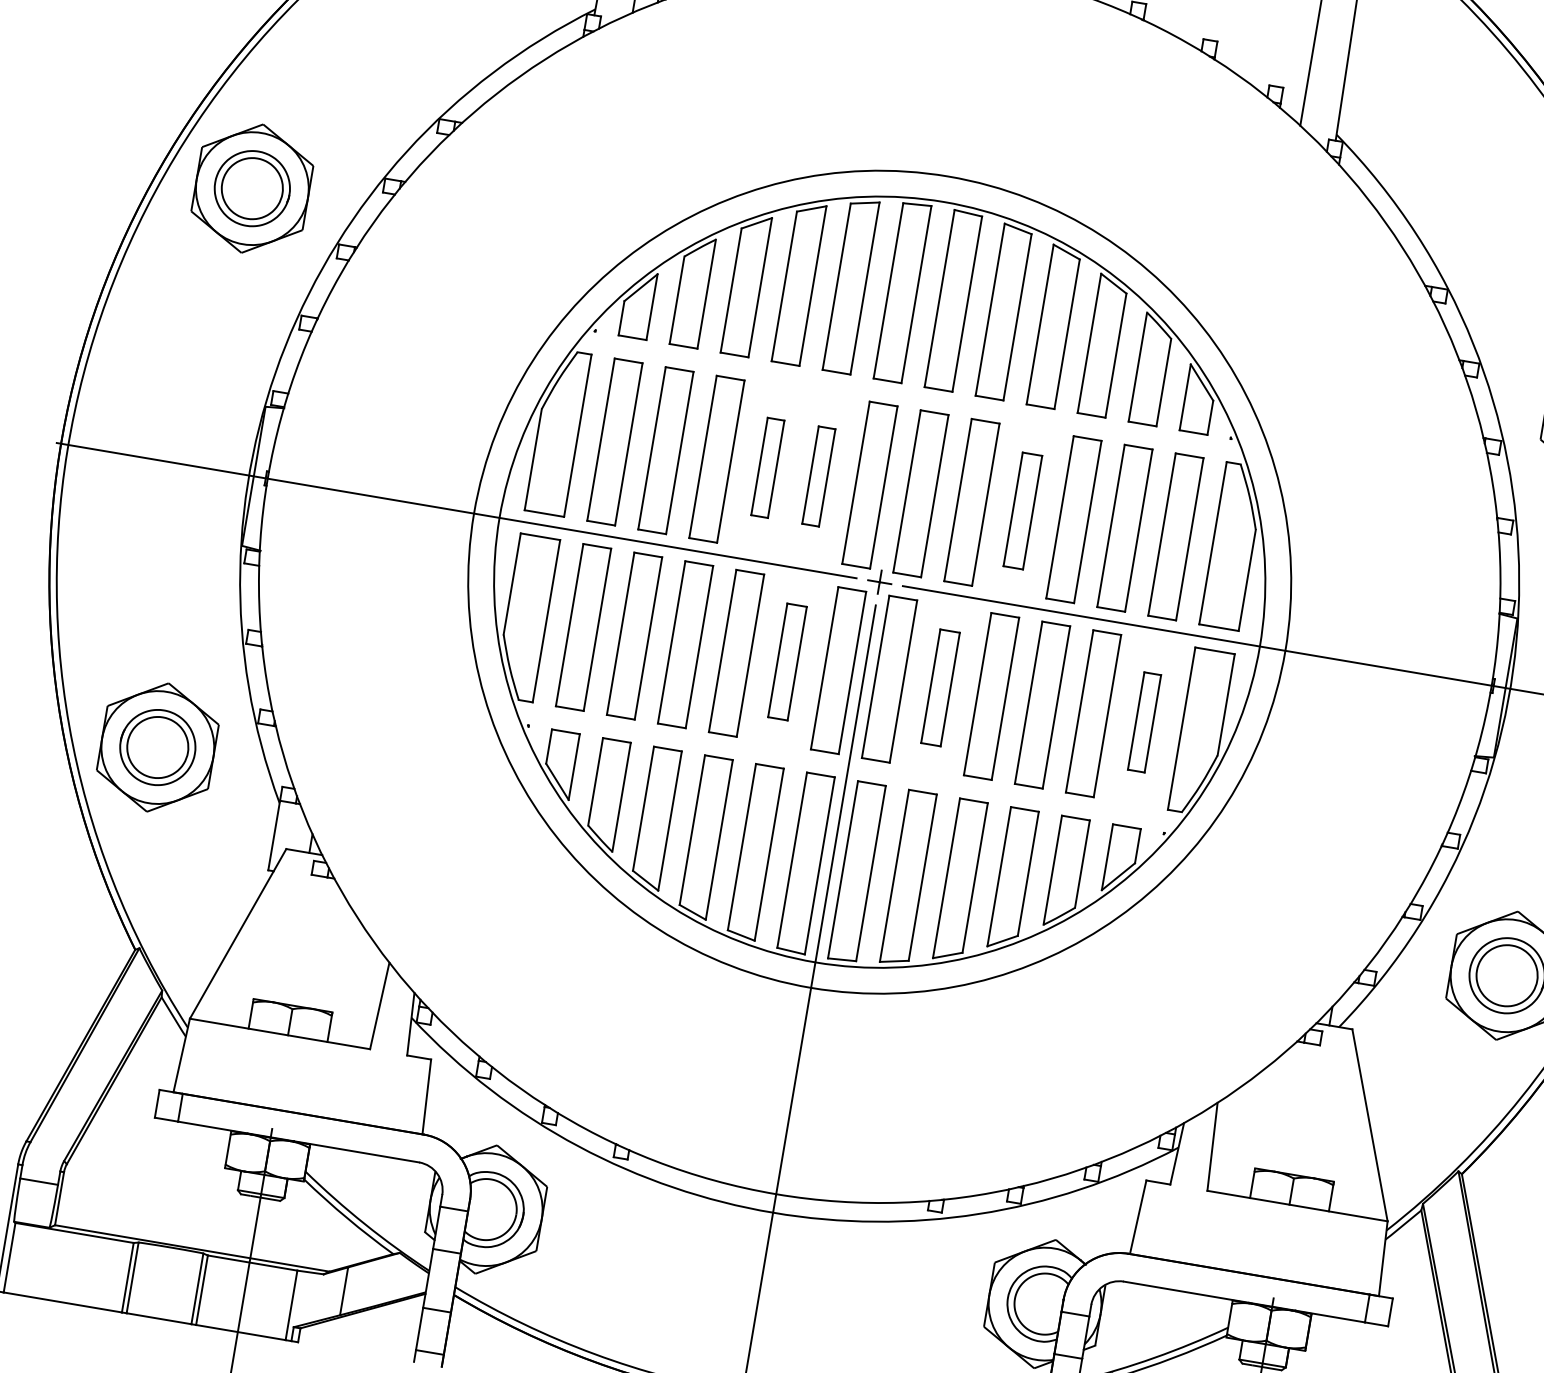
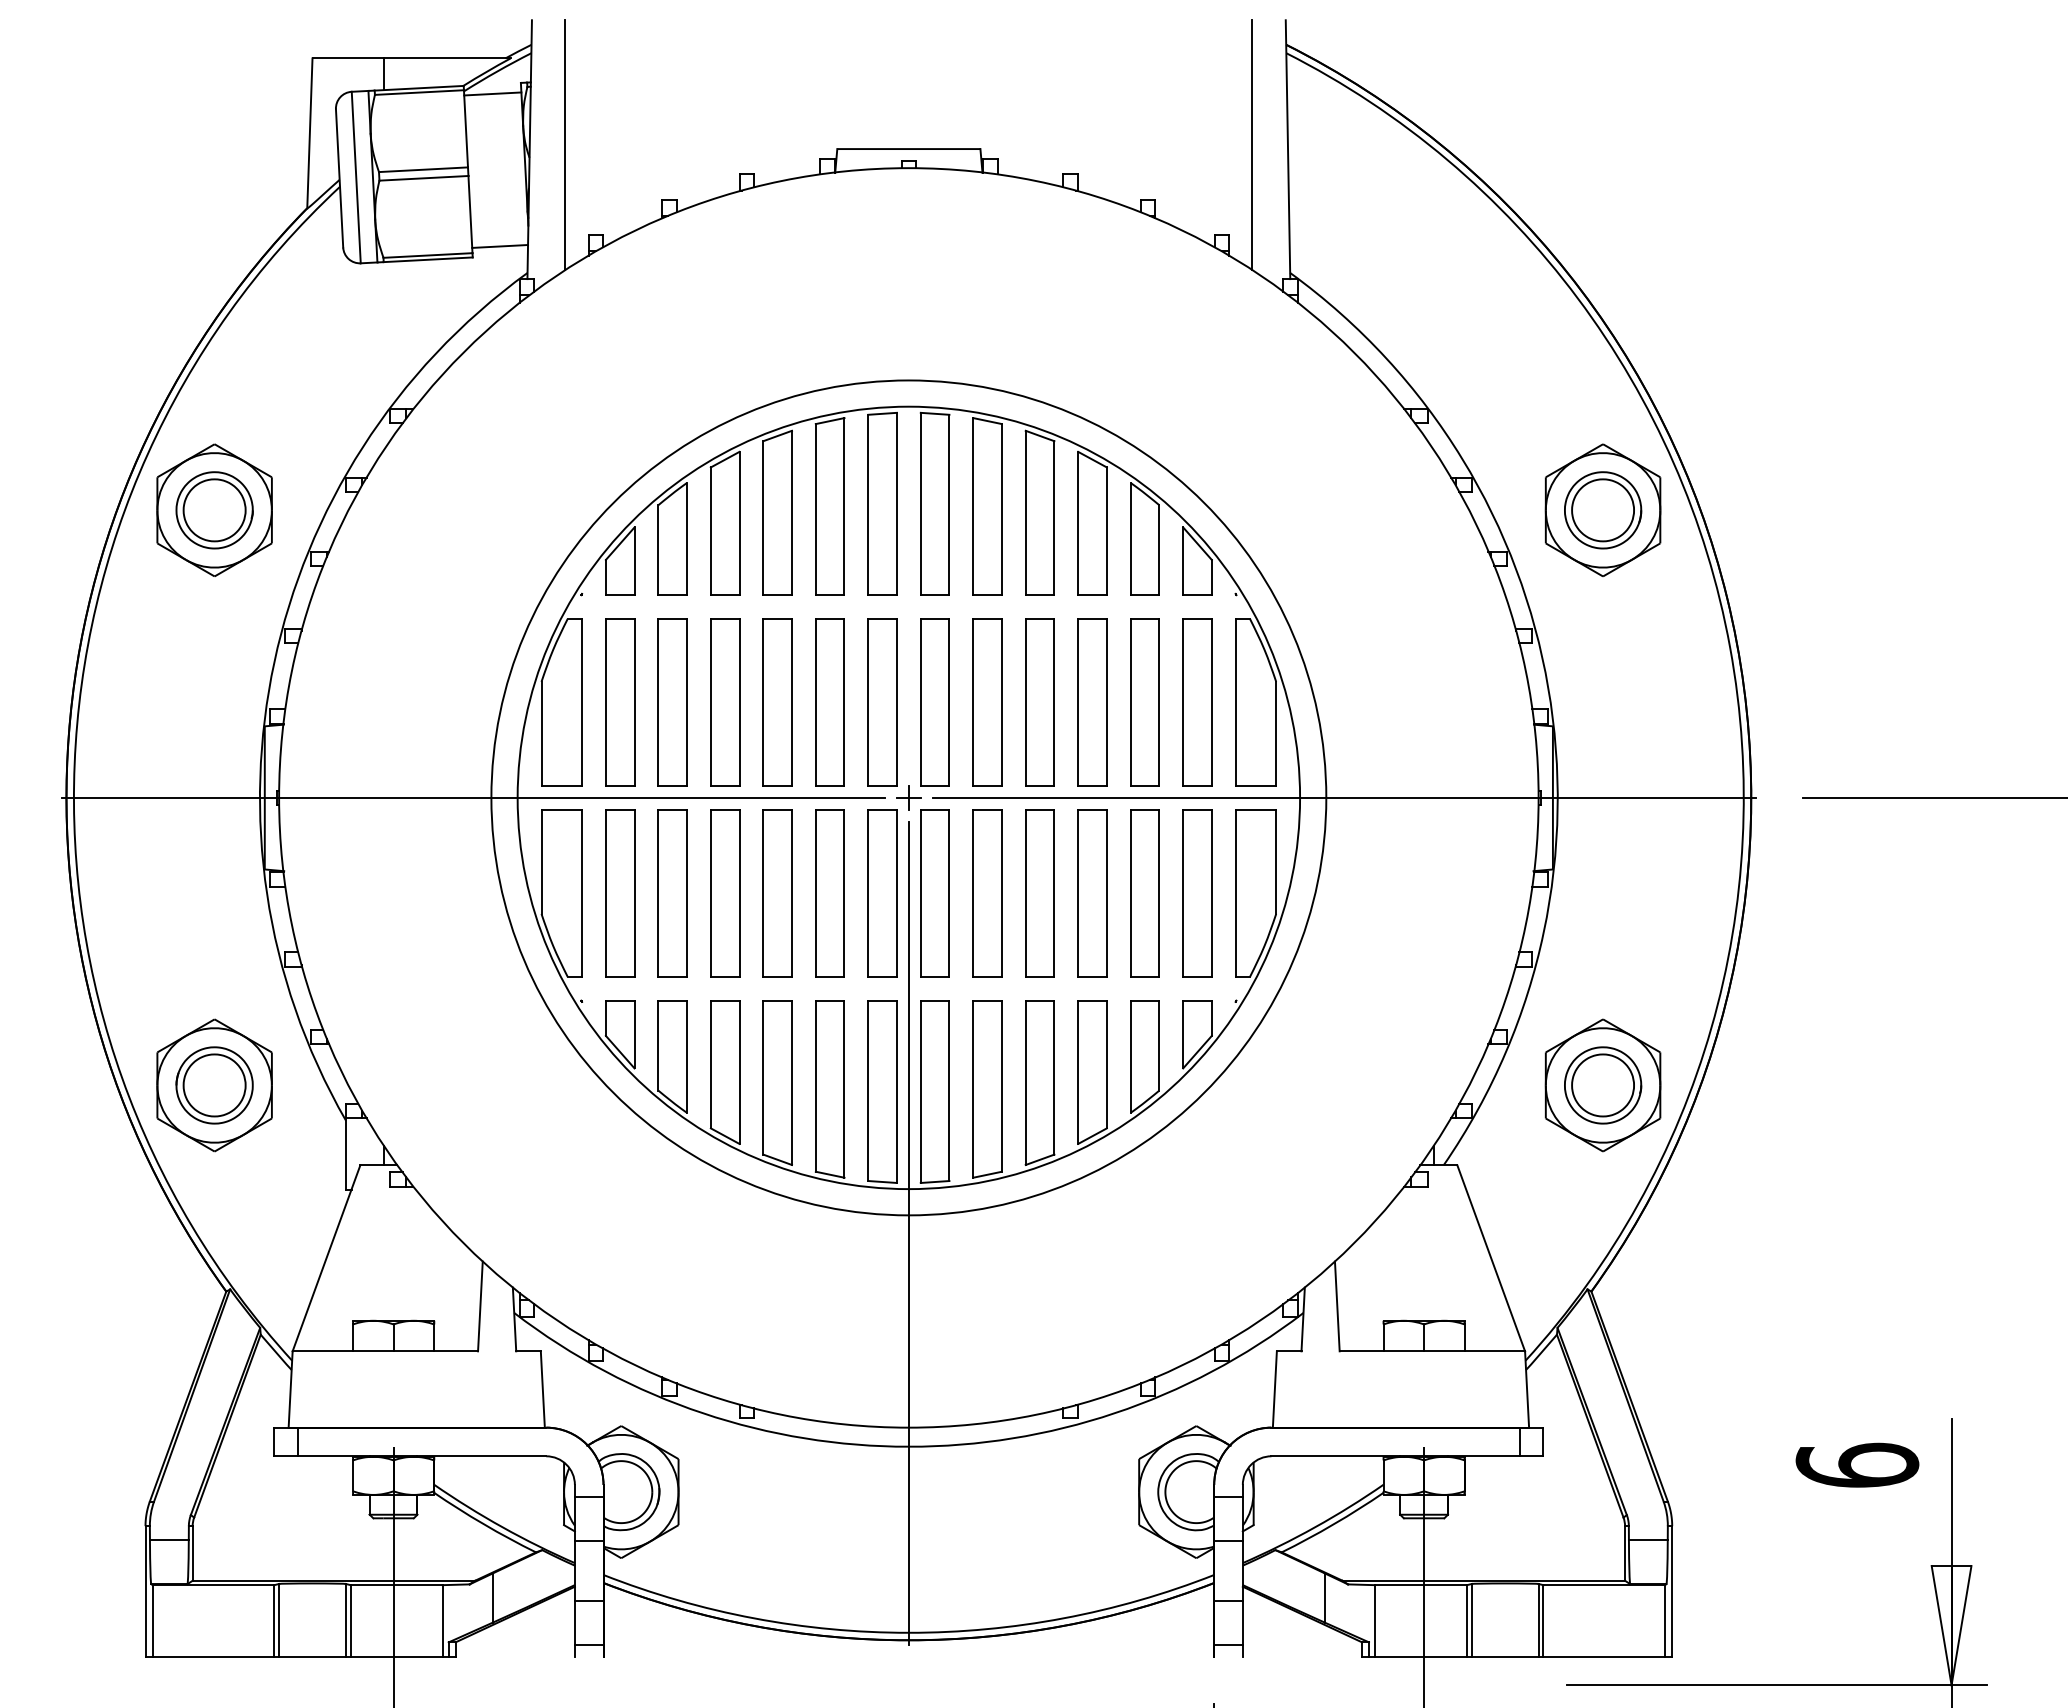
part: (767, 467) -> (777, 702), size x1.67
part: (818, 476) -> (829, 702), size x1.67
part: (1022, 510) -> (1039, 702), size x1.43
part: (786, 662) -> (829, 893), size x1.43
part: (940, 688) -> (987, 893), size x1.43
part: (1144, 722) -> (1197, 893), size x1.67

